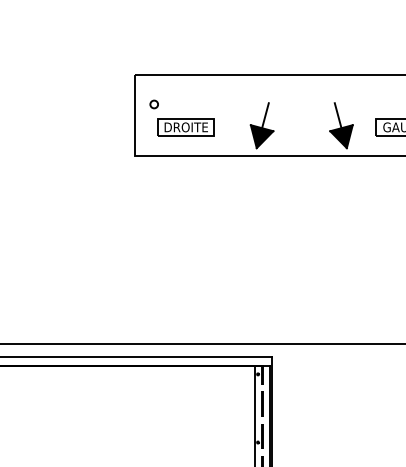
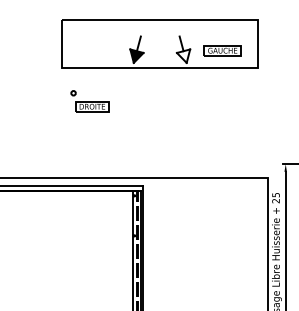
part: (181, 118) -> (89, 101), moved
fill: (341, 135) -> (183, 55), removed

